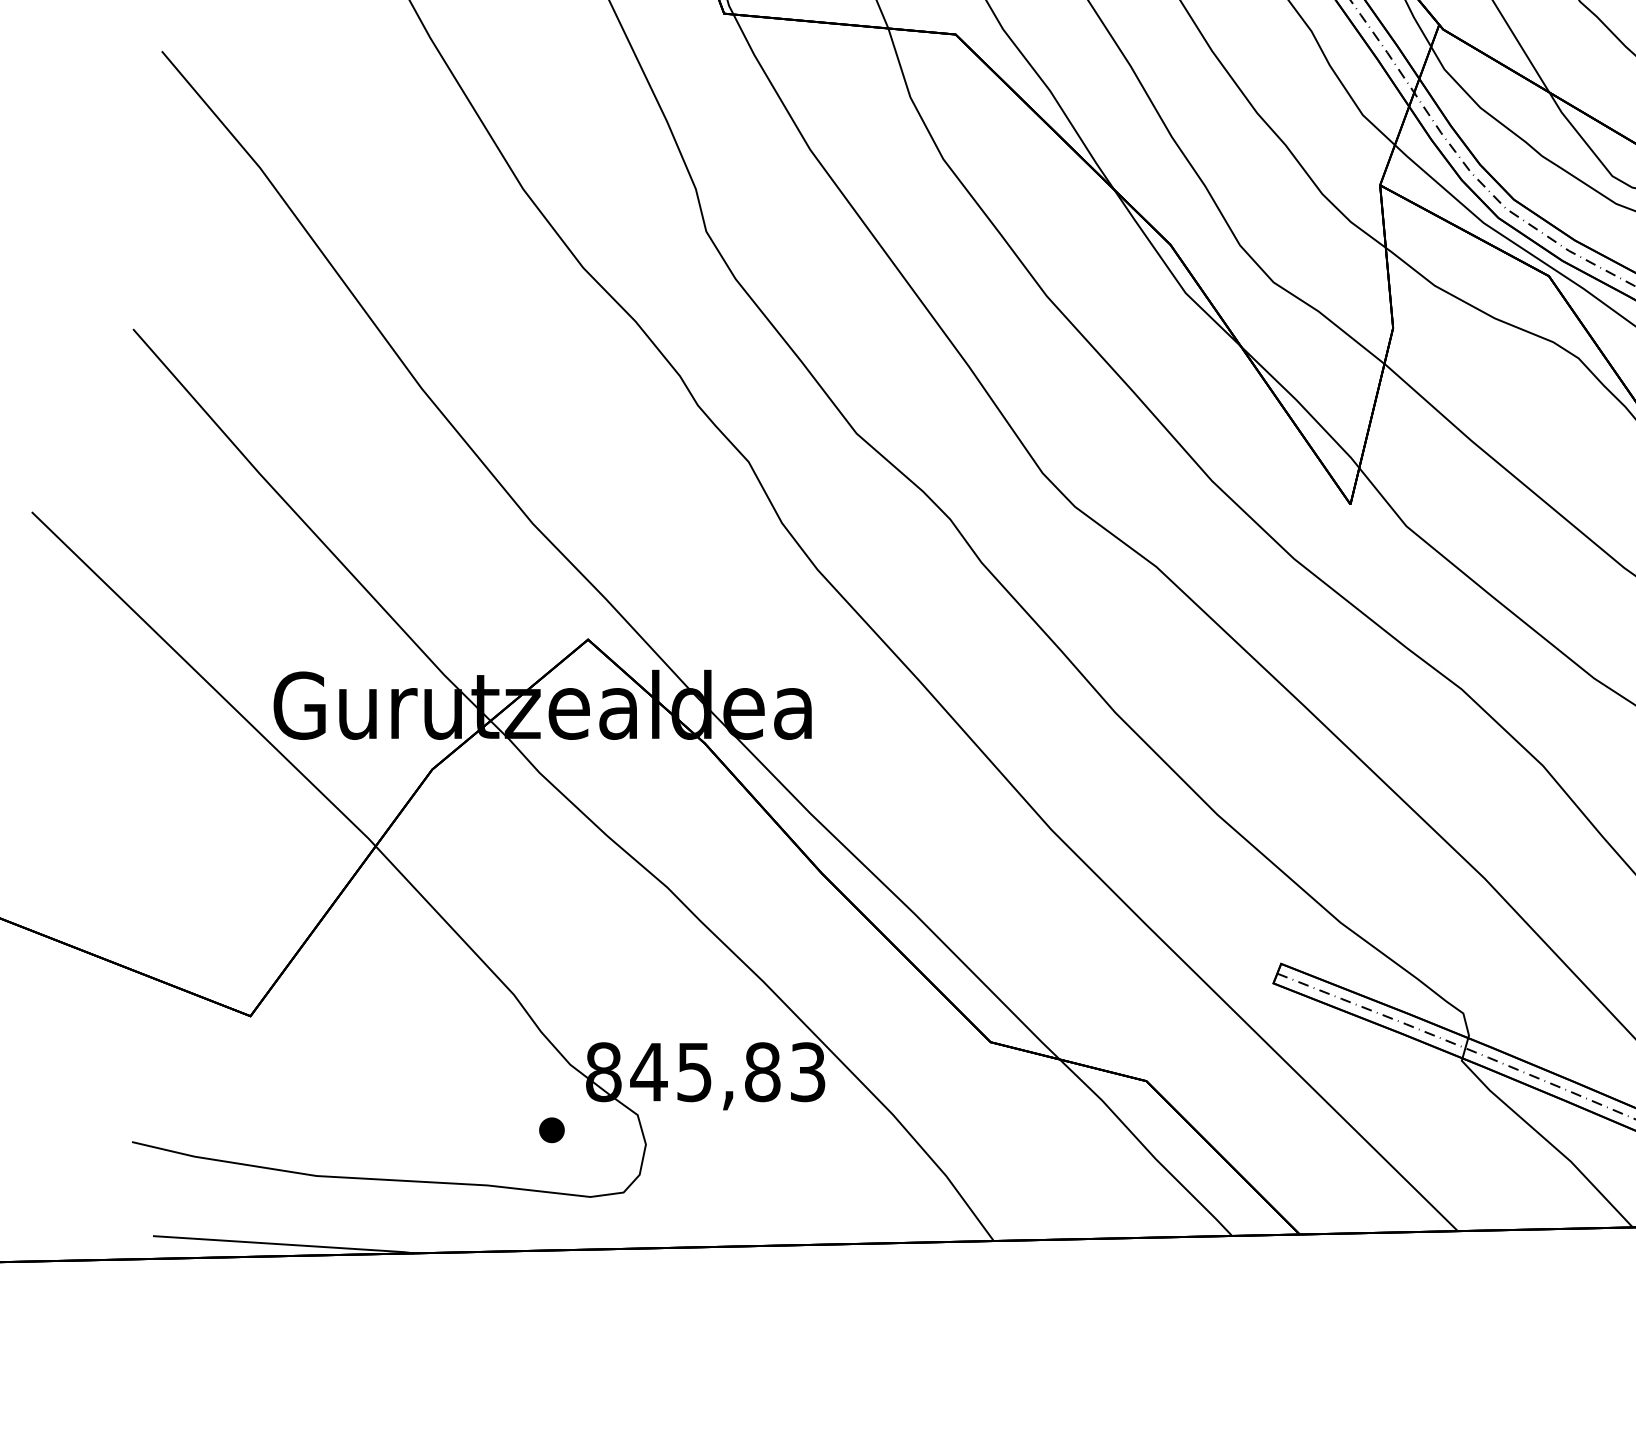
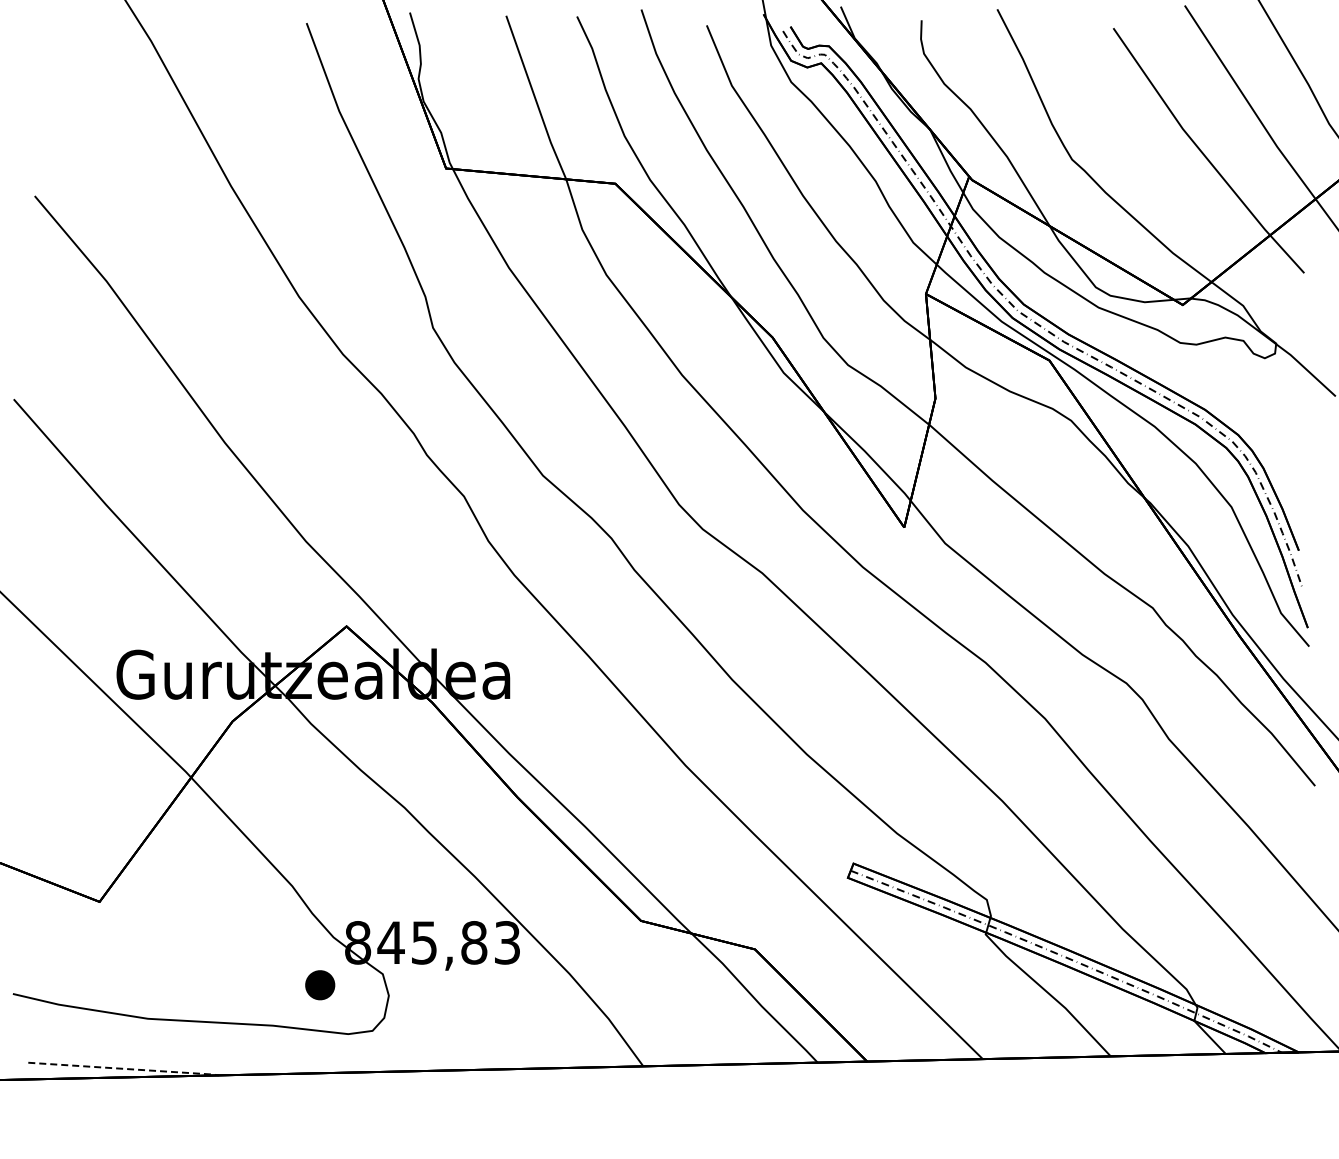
part: (551, 1130) -> (319, 985), size x1.6
line: (284, 1243) -> (124, 1068), solid -> dashed

